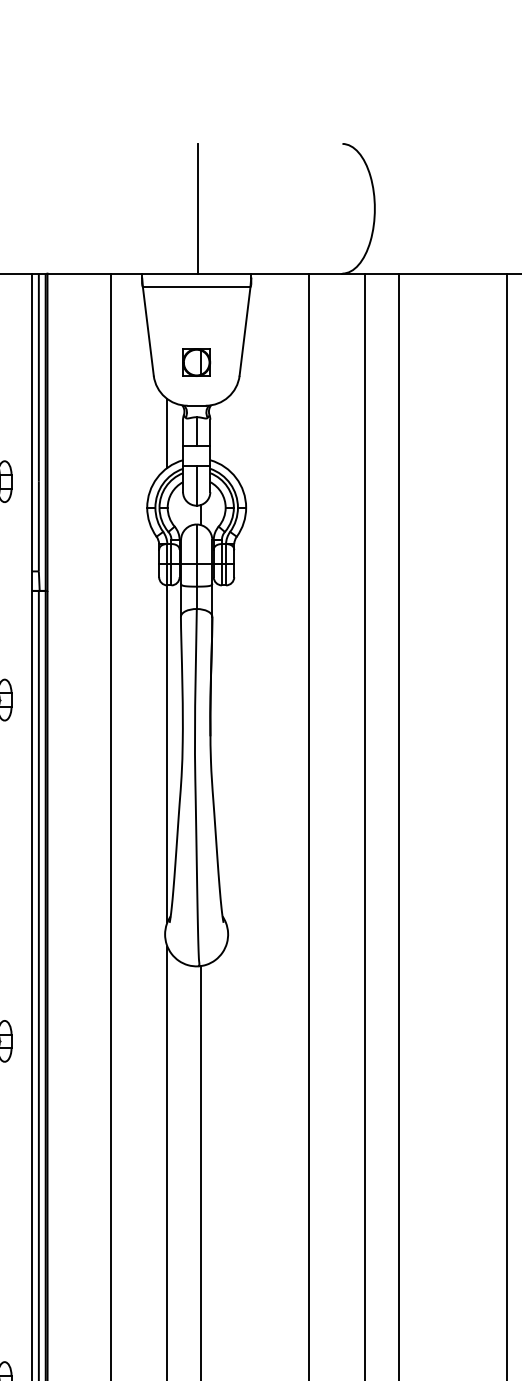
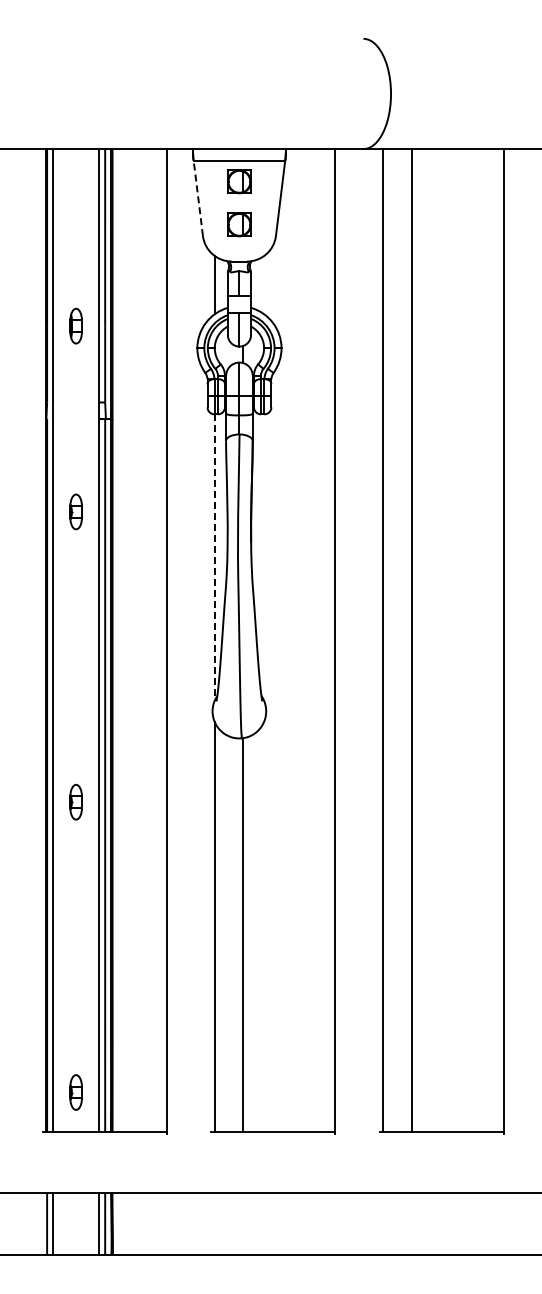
line: (197, 208) -> (240, 93), removed
part: (196, 311) -> (239, 181), added
line: (148, 331) -> (198, 198), solid -> dashed
line: (167, 754) -> (214, 558), solid -> dashed

